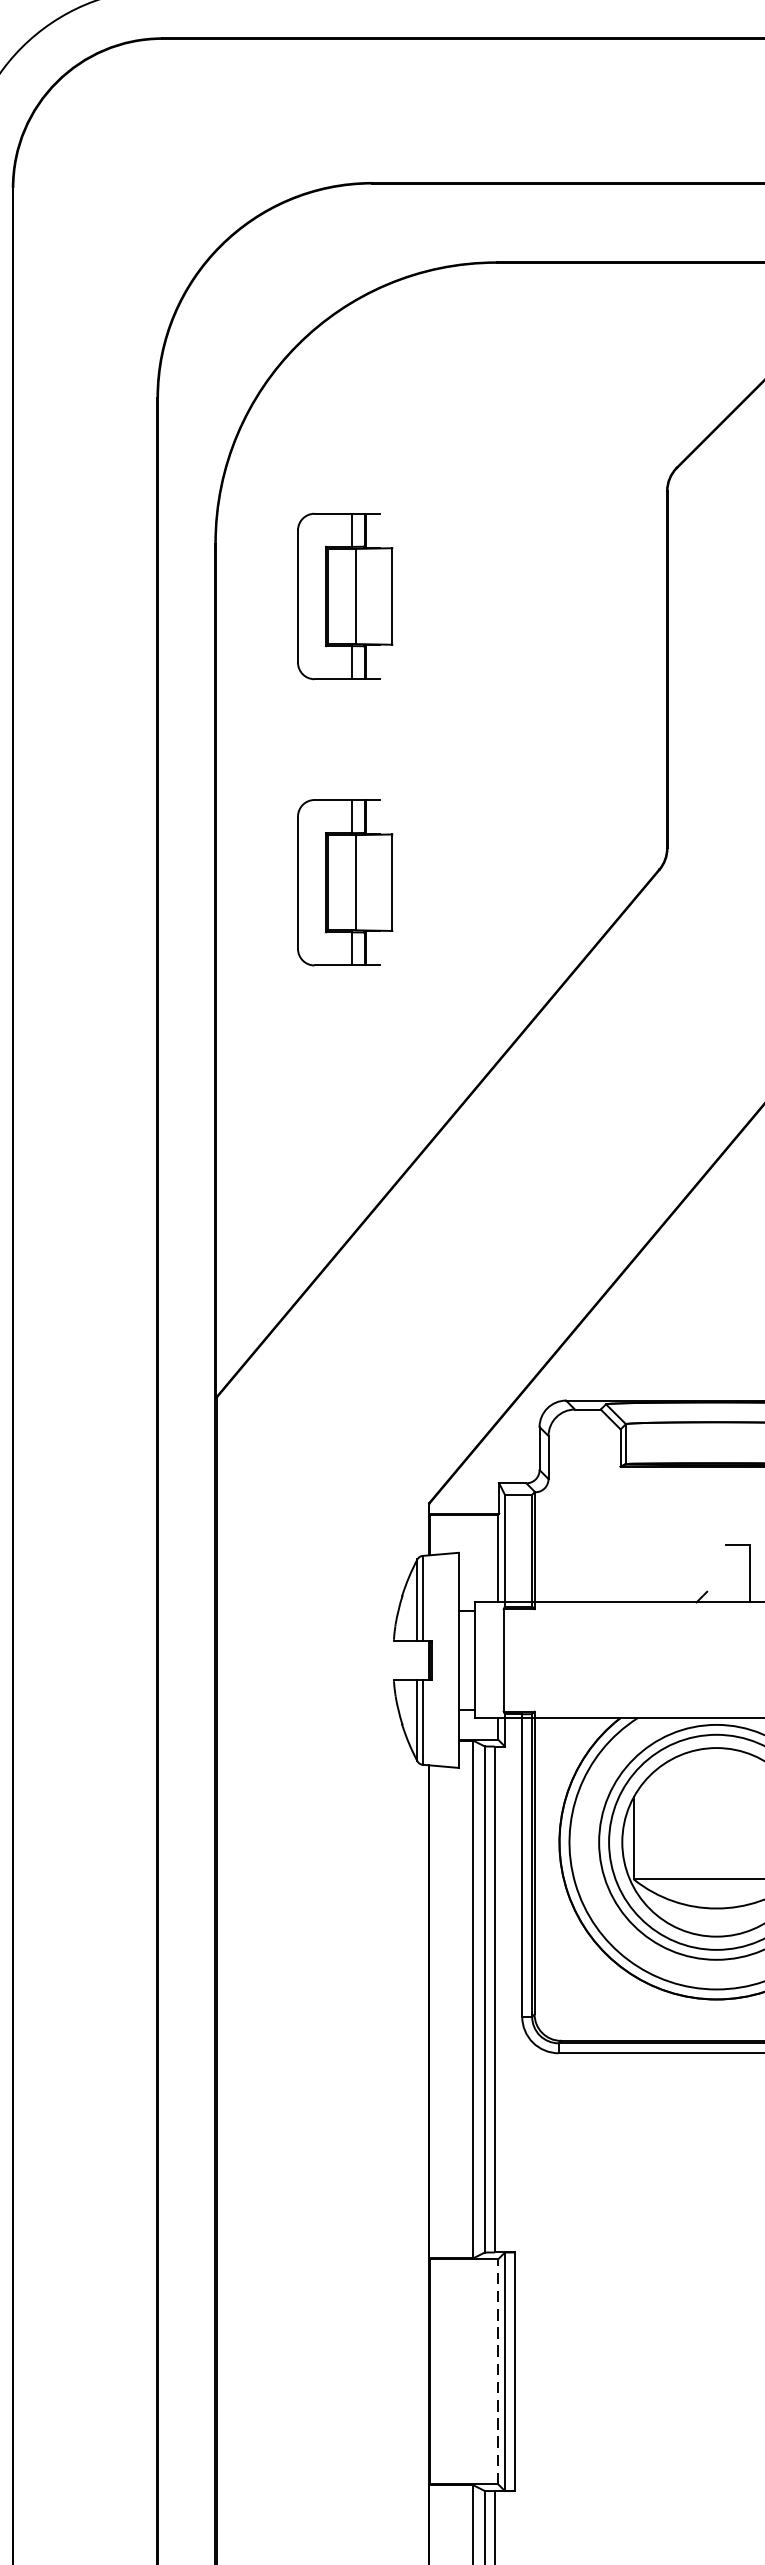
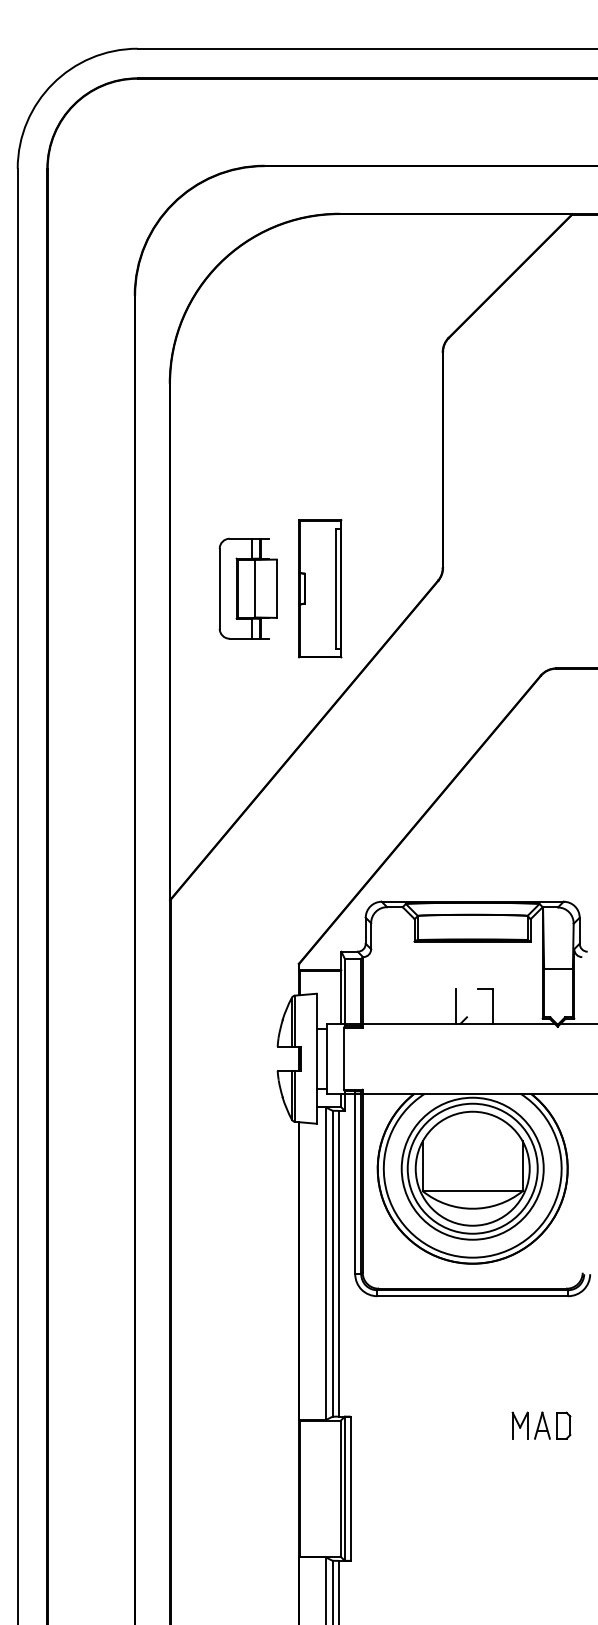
part: (343, 596) -> (247, 415), removed
part: (464, 882) -> (320, 588), added
line: (688, 1572) -> (455, 1005), added
line: (497, 2371) -> (340, 1488), dashed -> solid

